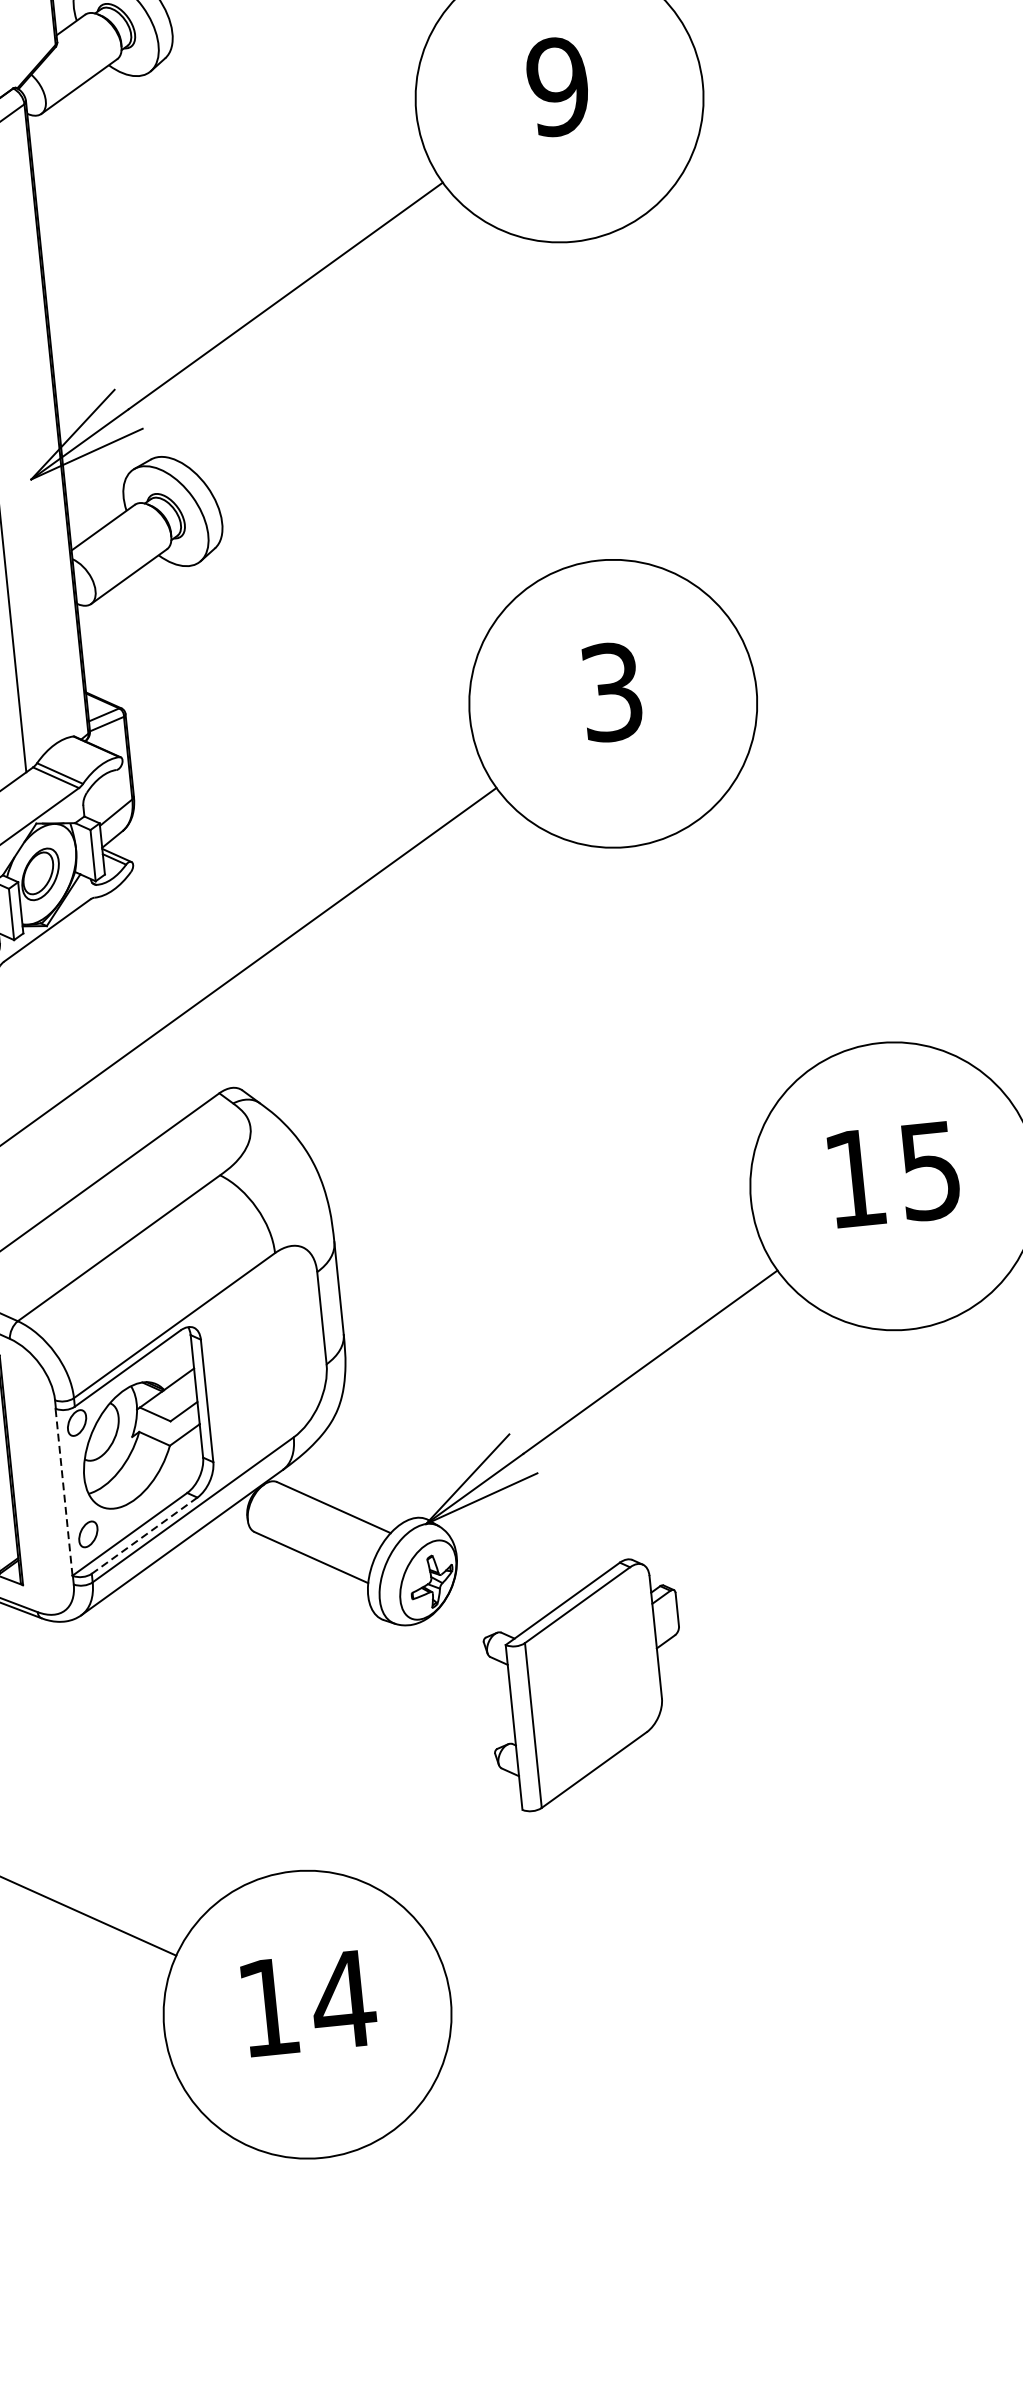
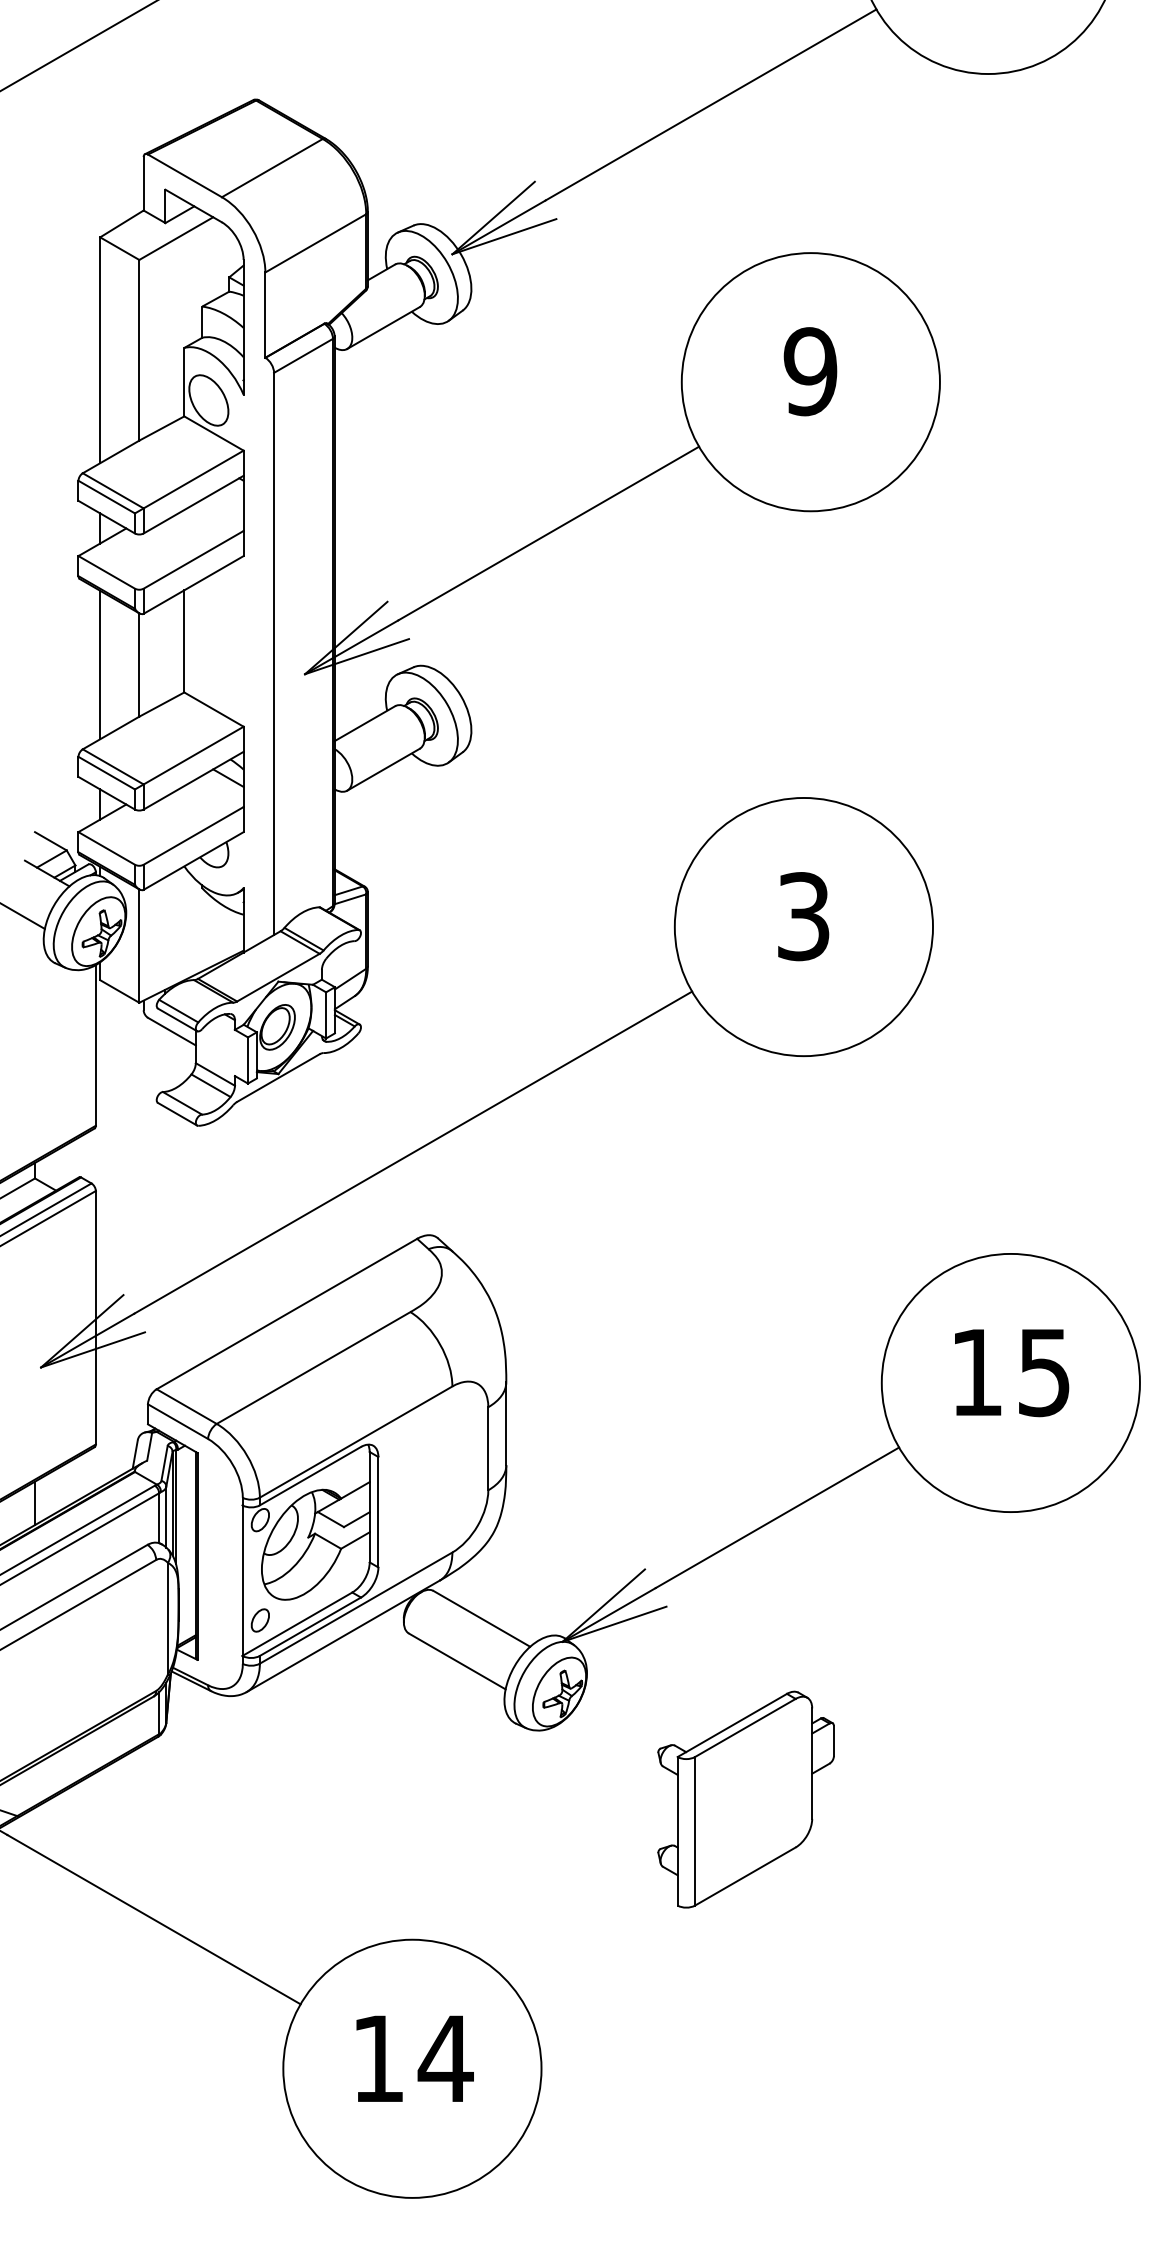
line: (64, 1492) -> (242, 1580), dashed -> solid
line: (144, 1535) -> (310, 1626), dashed -> solid
part: (585, 1684) -> (745, 1799), moved

